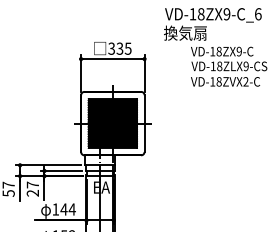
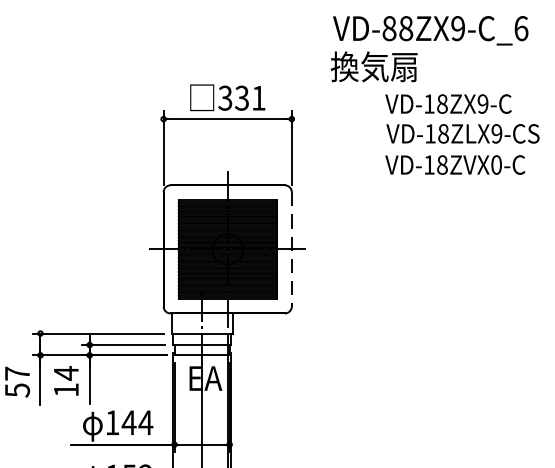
text: (192, 14) -> (388, 29), VD-18ZX9-C_6 -> VD-88ZX9-C_6
text: (127, 48) -> (257, 97), 335 -> 331
text: (245, 81) -> (495, 164), VD-18ZVX2-C -> VD-18ZVX0-C
line: (144, 124) -> (291, 251), solid -> dashed
text: (32, 188) -> (65, 380), 27 -> 14

